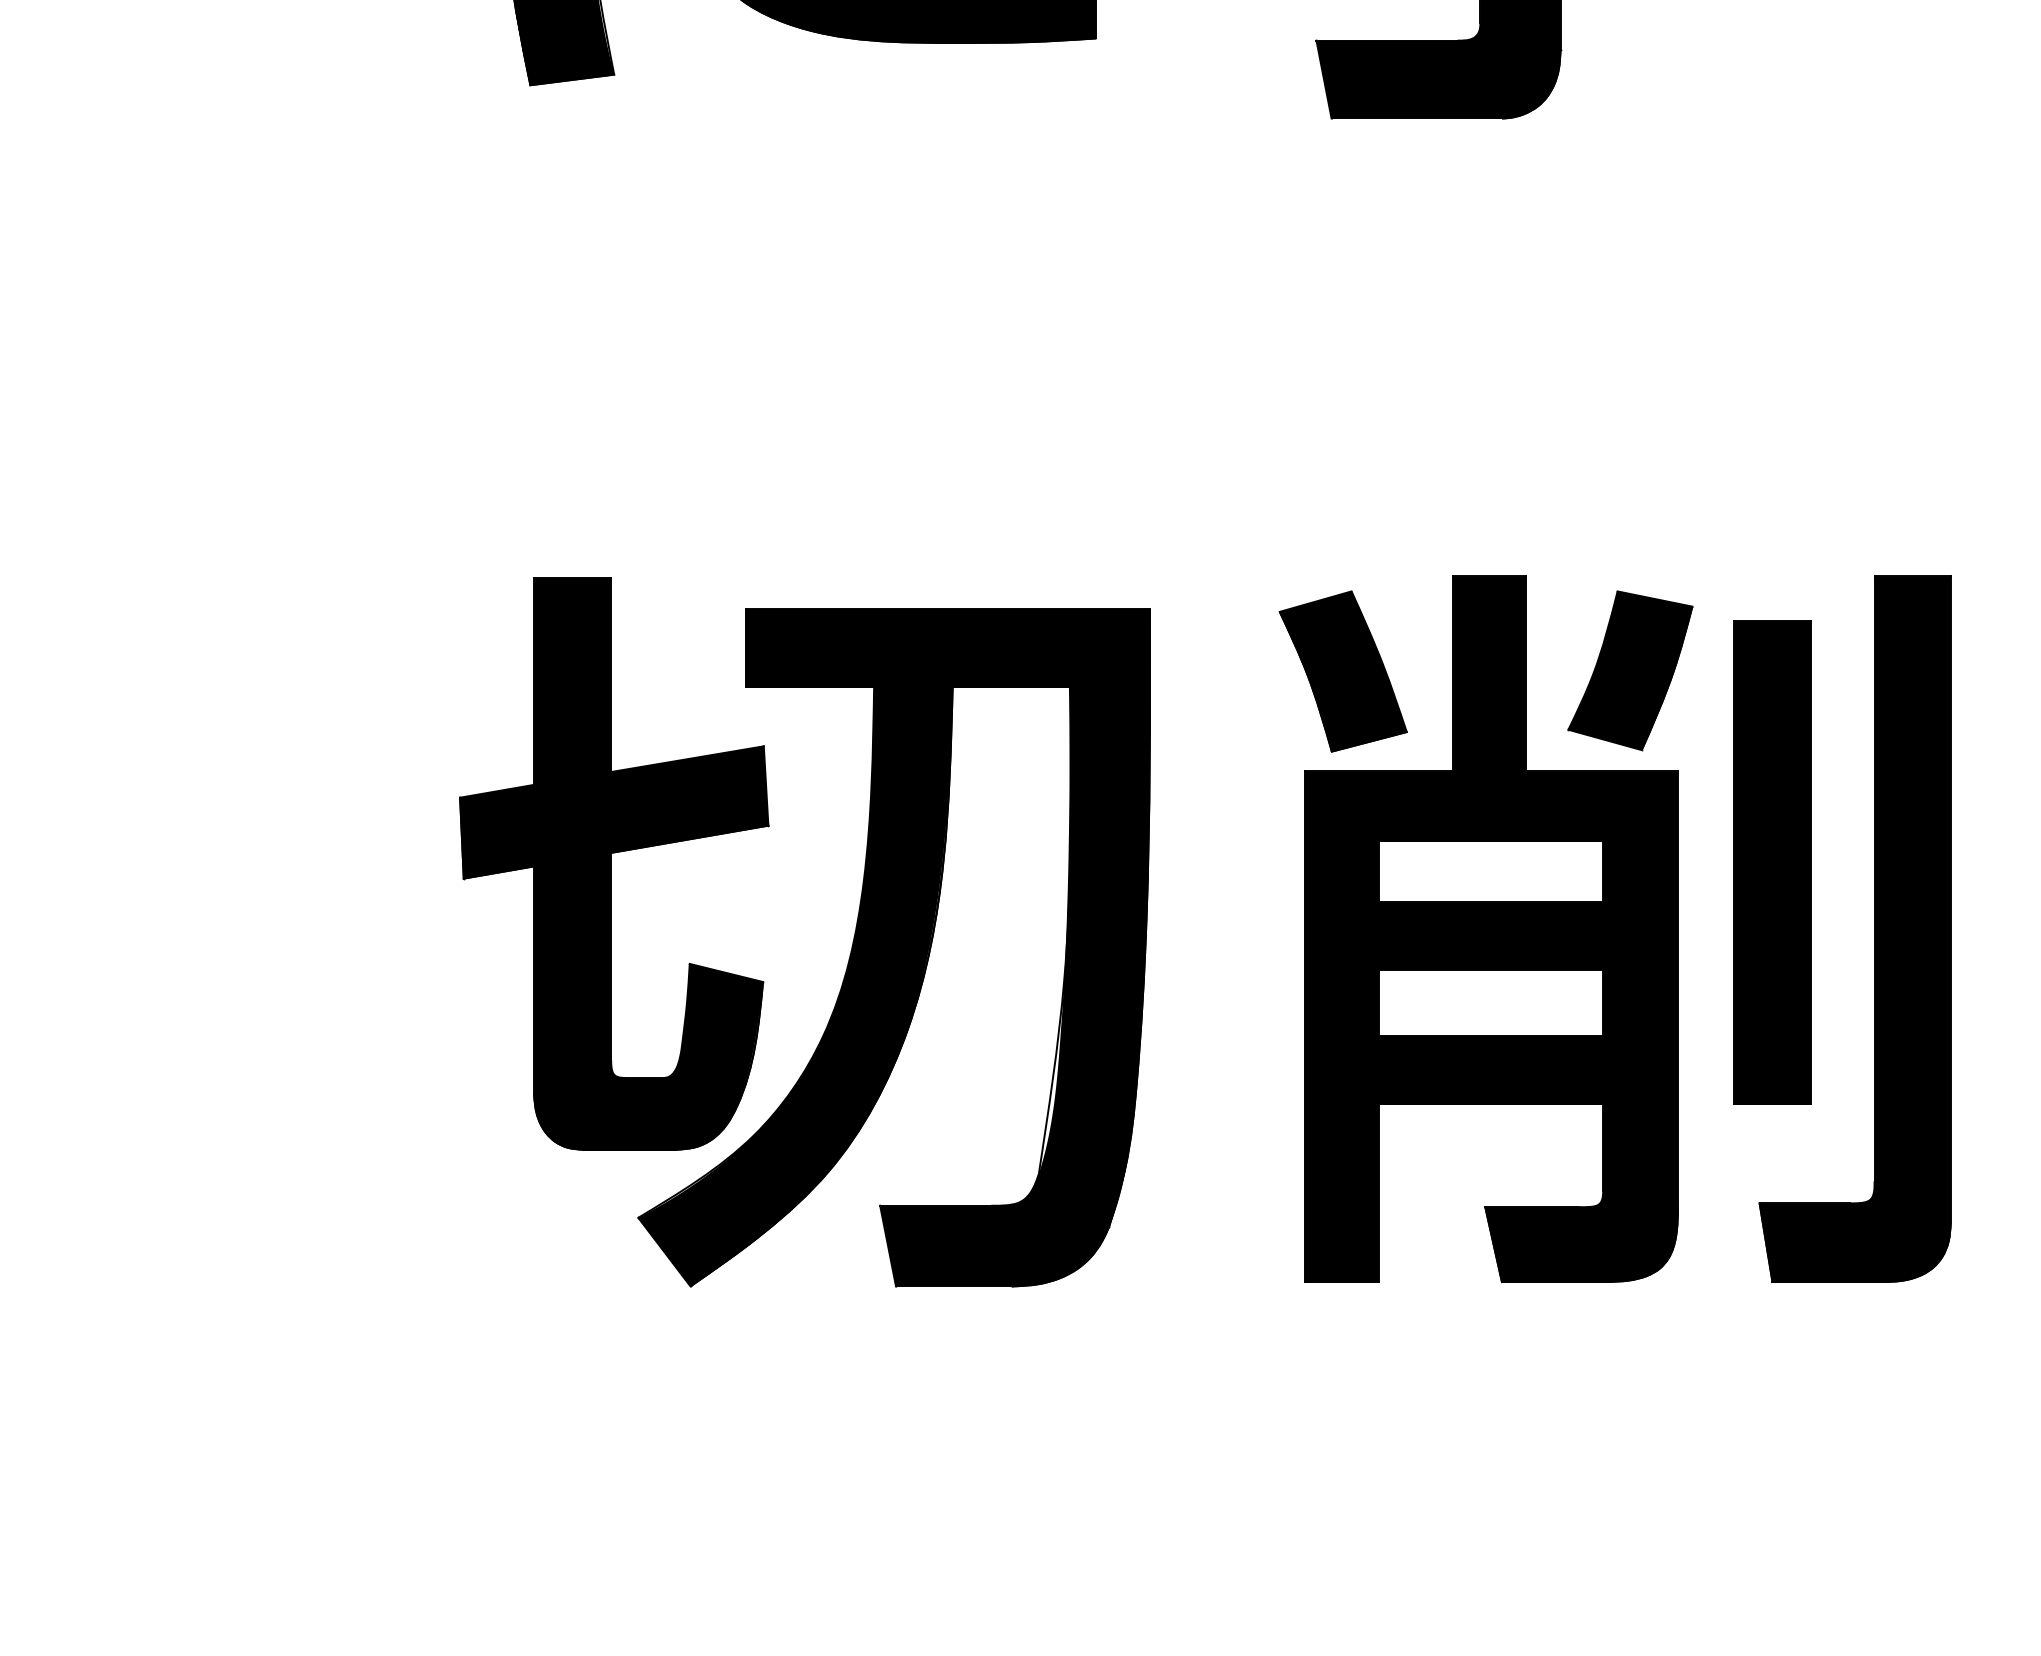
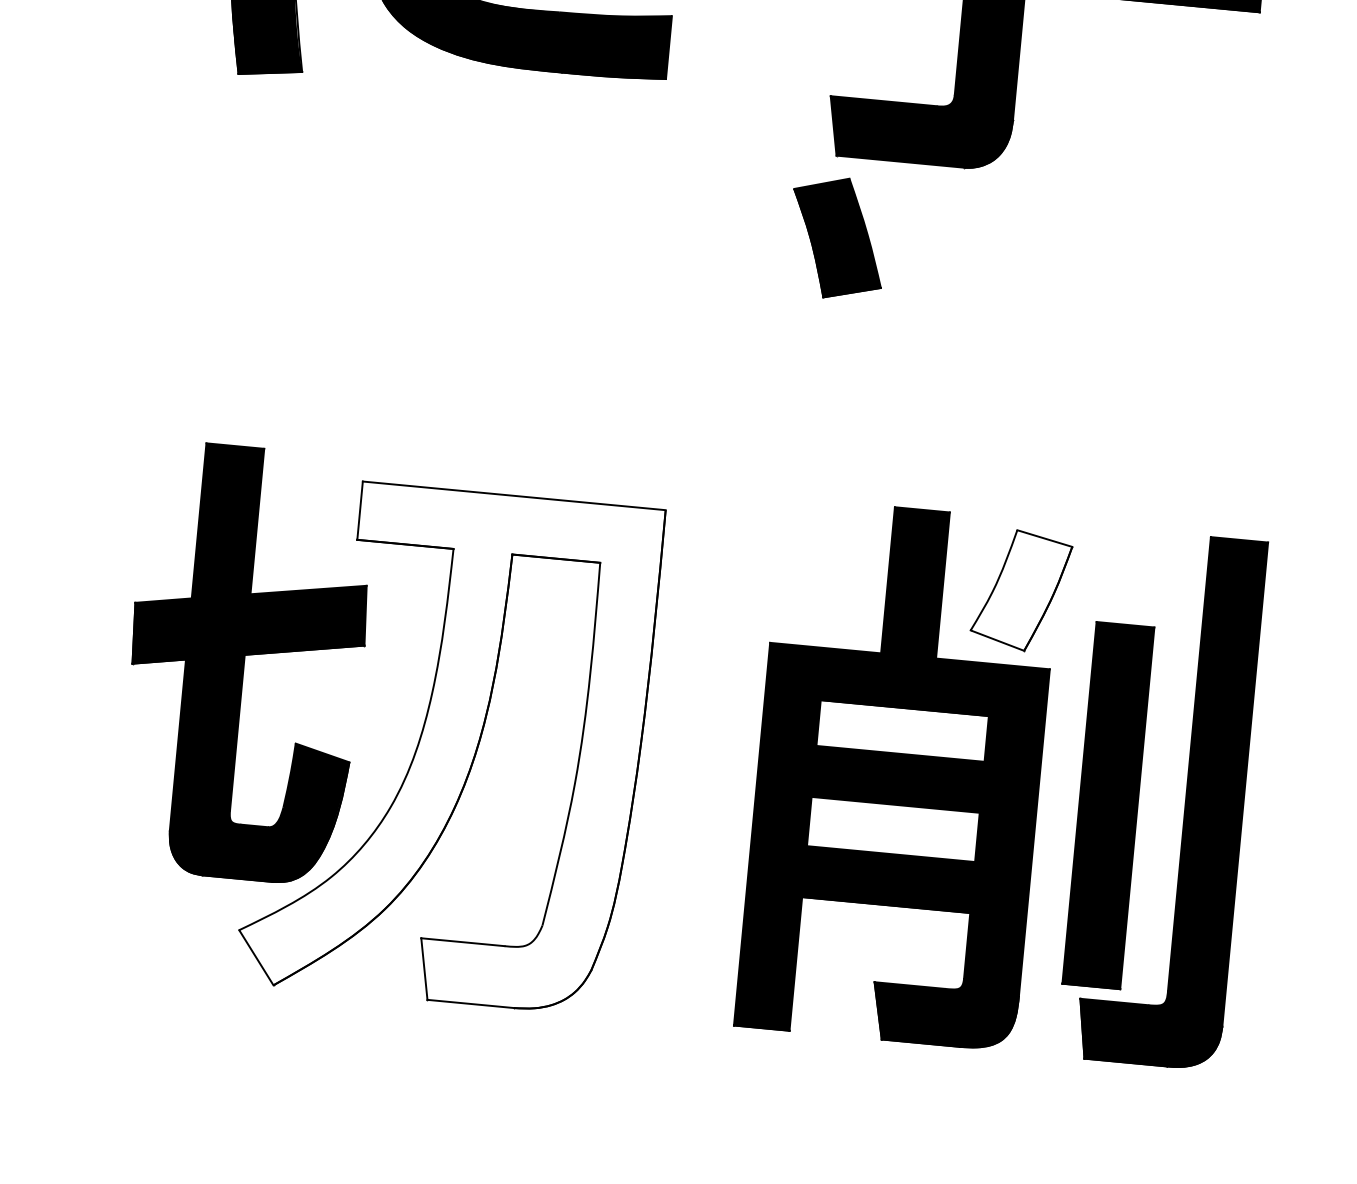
fill: (1630, 670) -> (1021, 590), removed
part: (1342, 671) -> (837, 238), moved
part: (1772, 862) -> (1108, 805), moved
fill: (893, 947) -> (449, 745), removed

